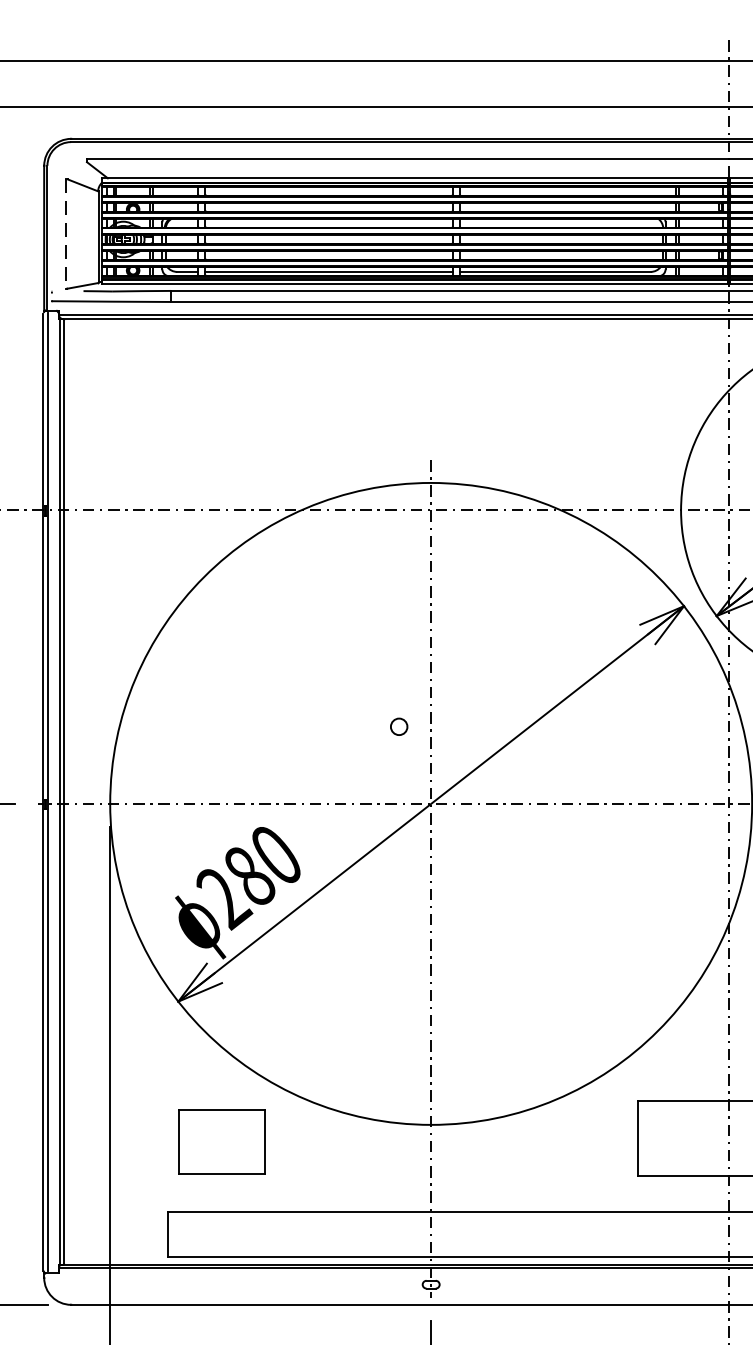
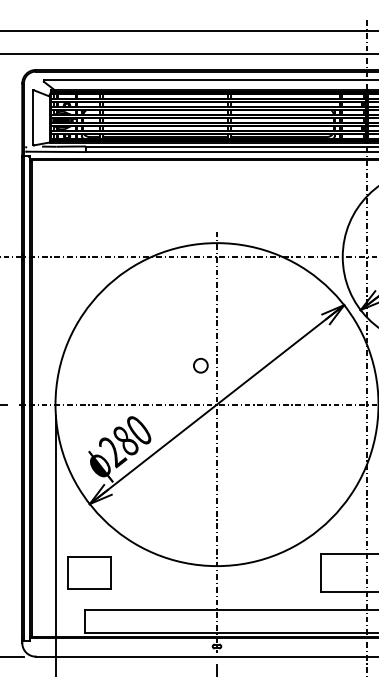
line: (66, 235) -> (33, 118), dashed -> solid
circle: (398, 726) -> (200, 365), size x1.67
part: (221, 1141) -> (89, 572), moved

